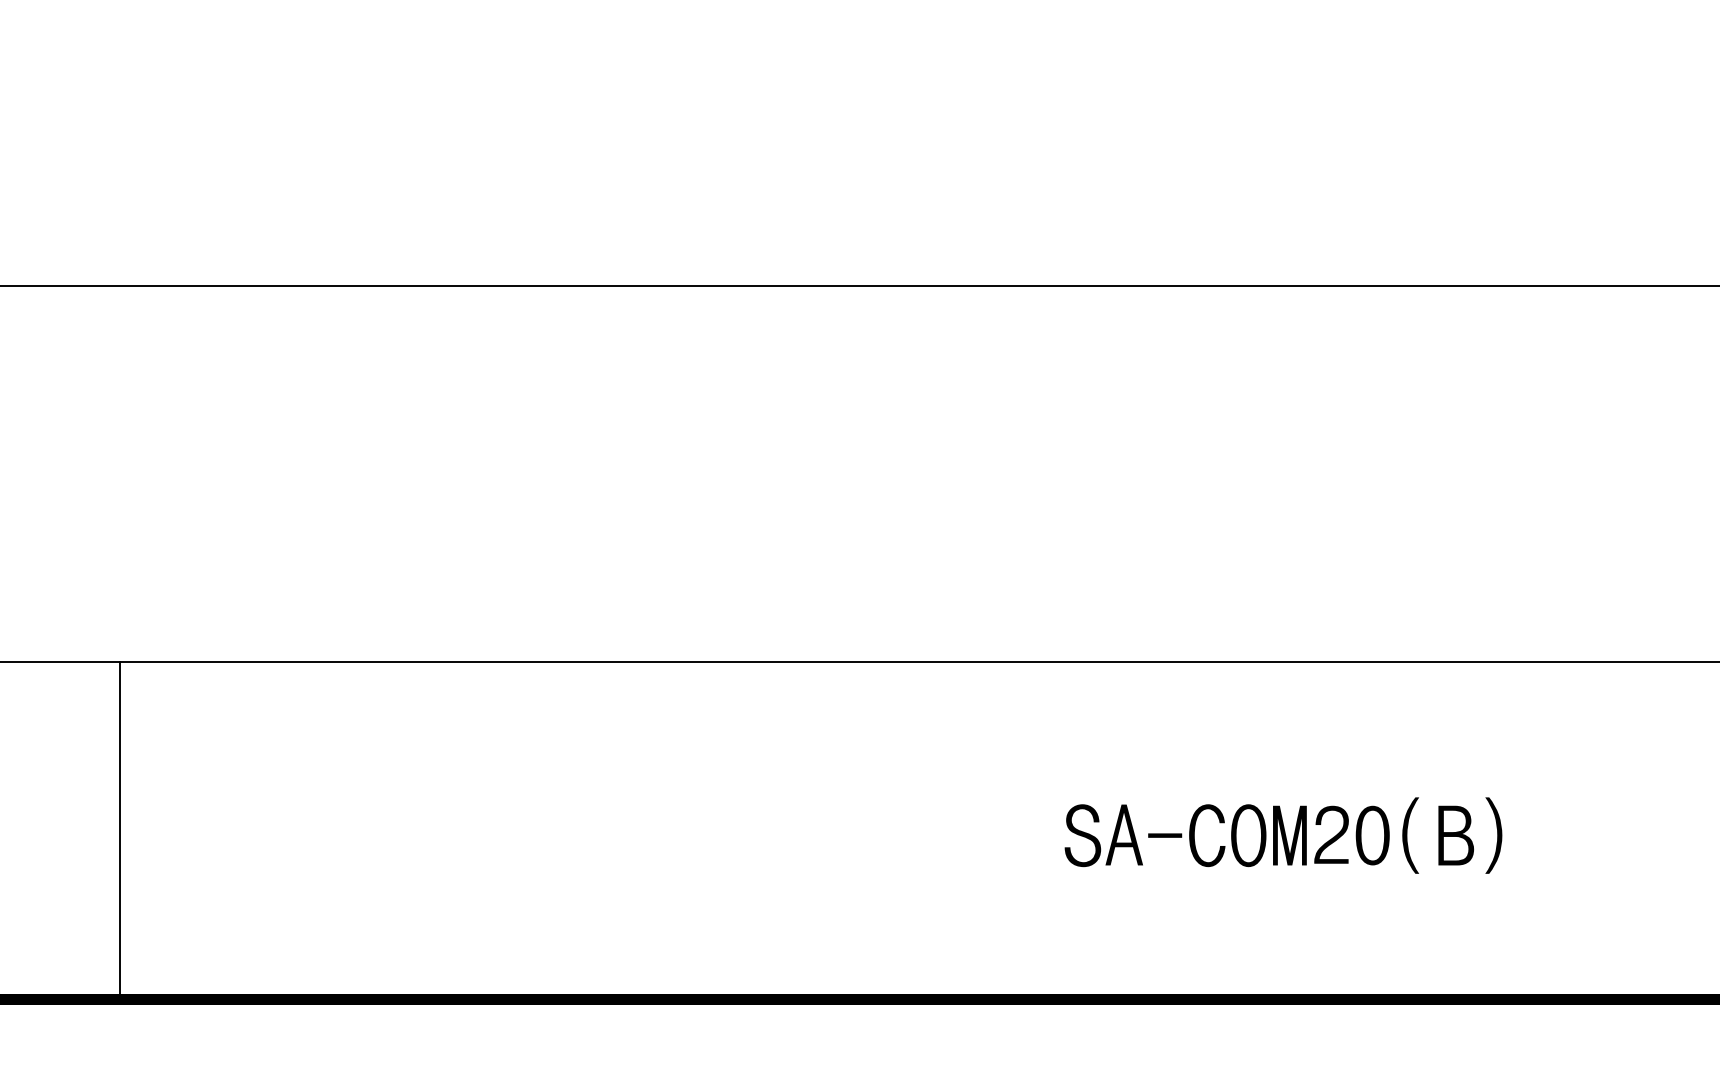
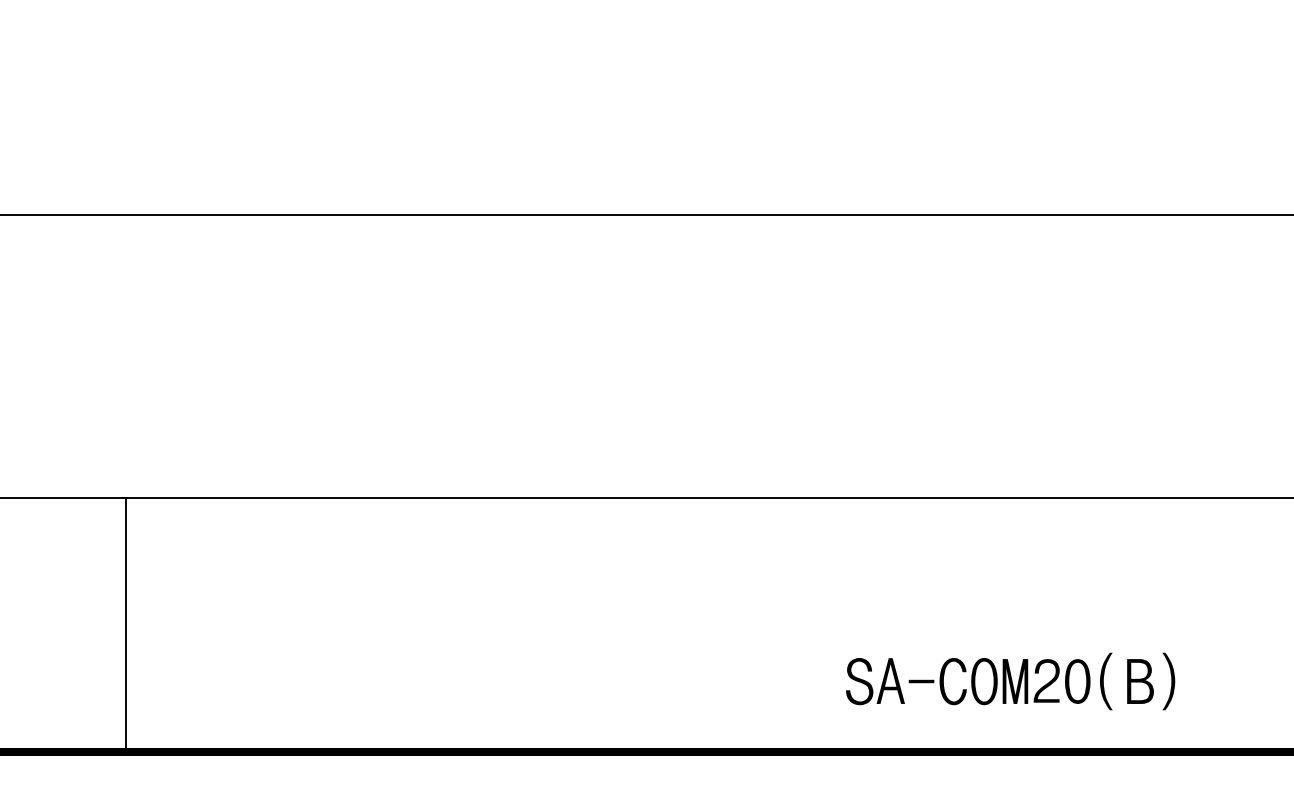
line: (120, 830) -> (125, 624), moved
text: (1283, 835) -> (1010, 681), moved

